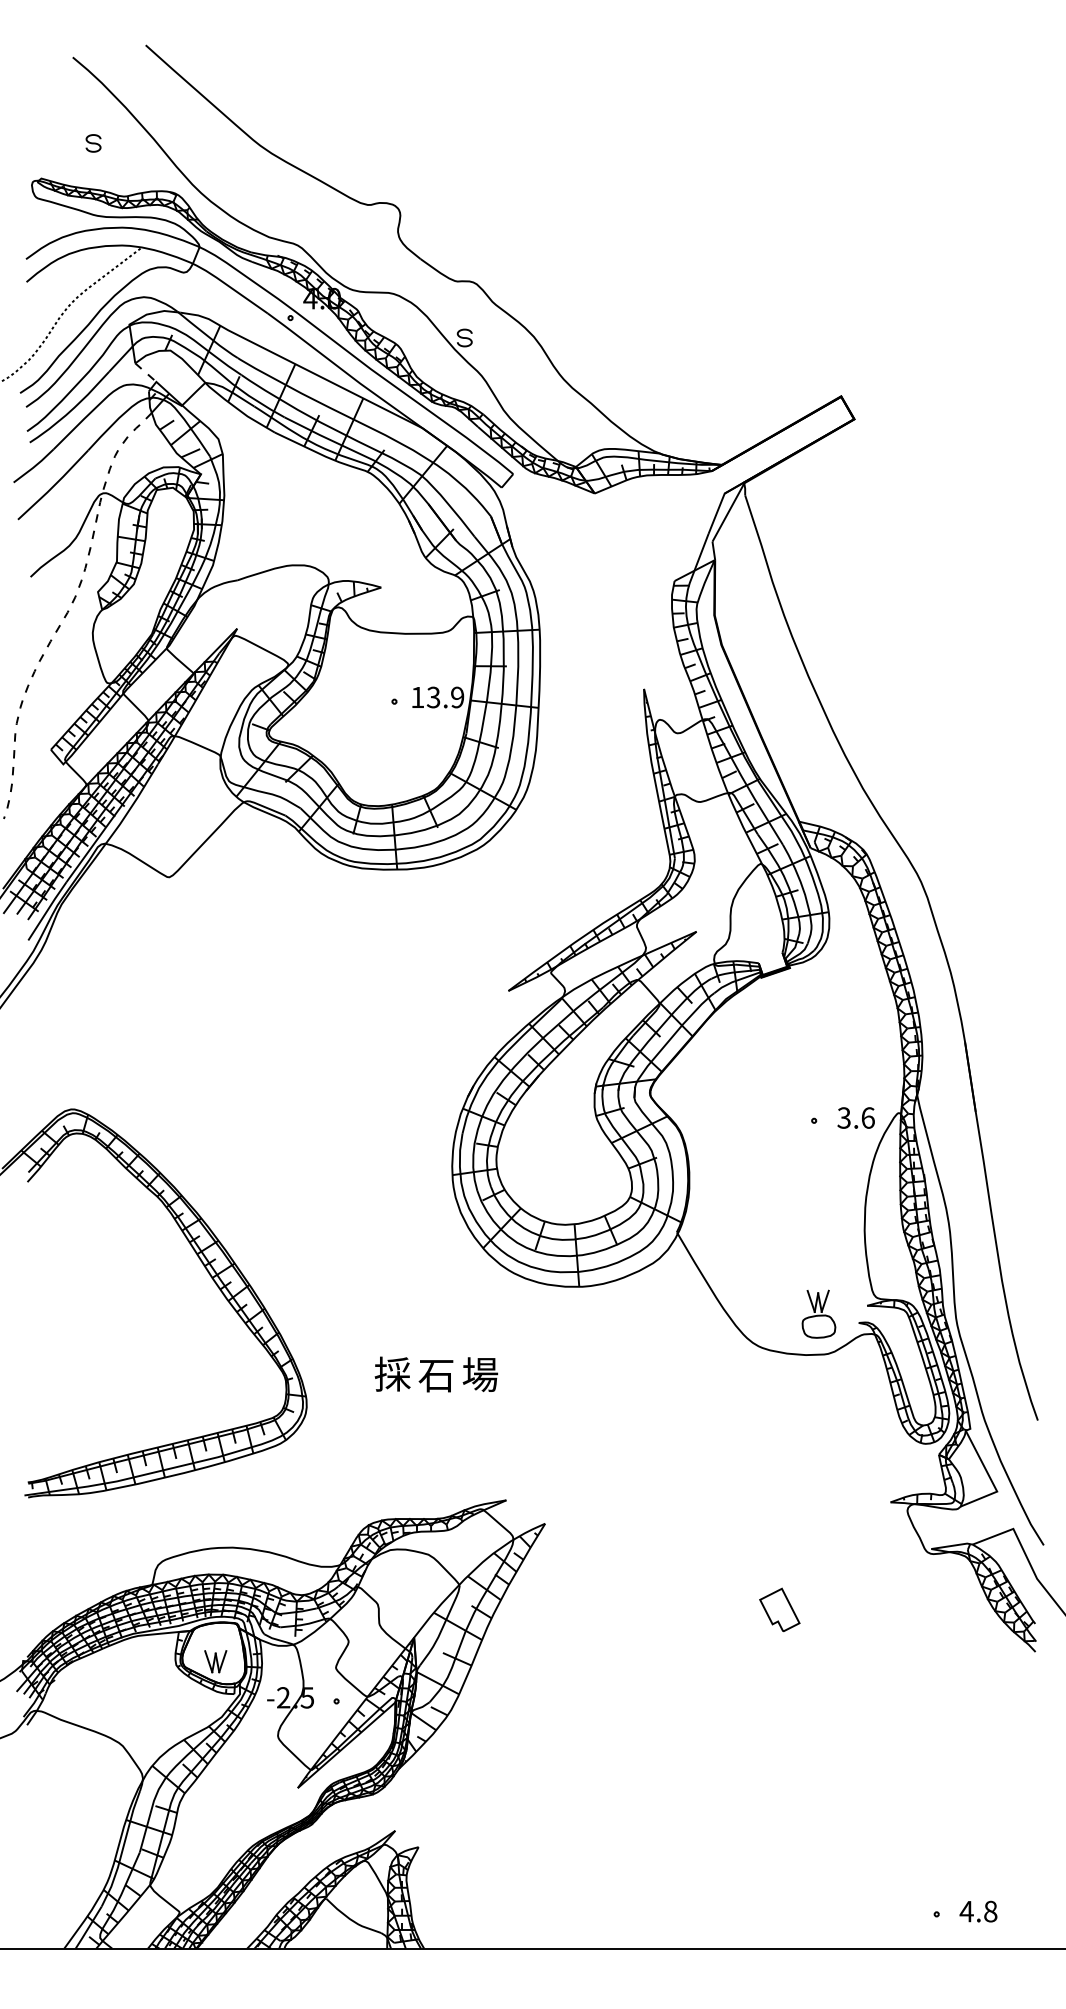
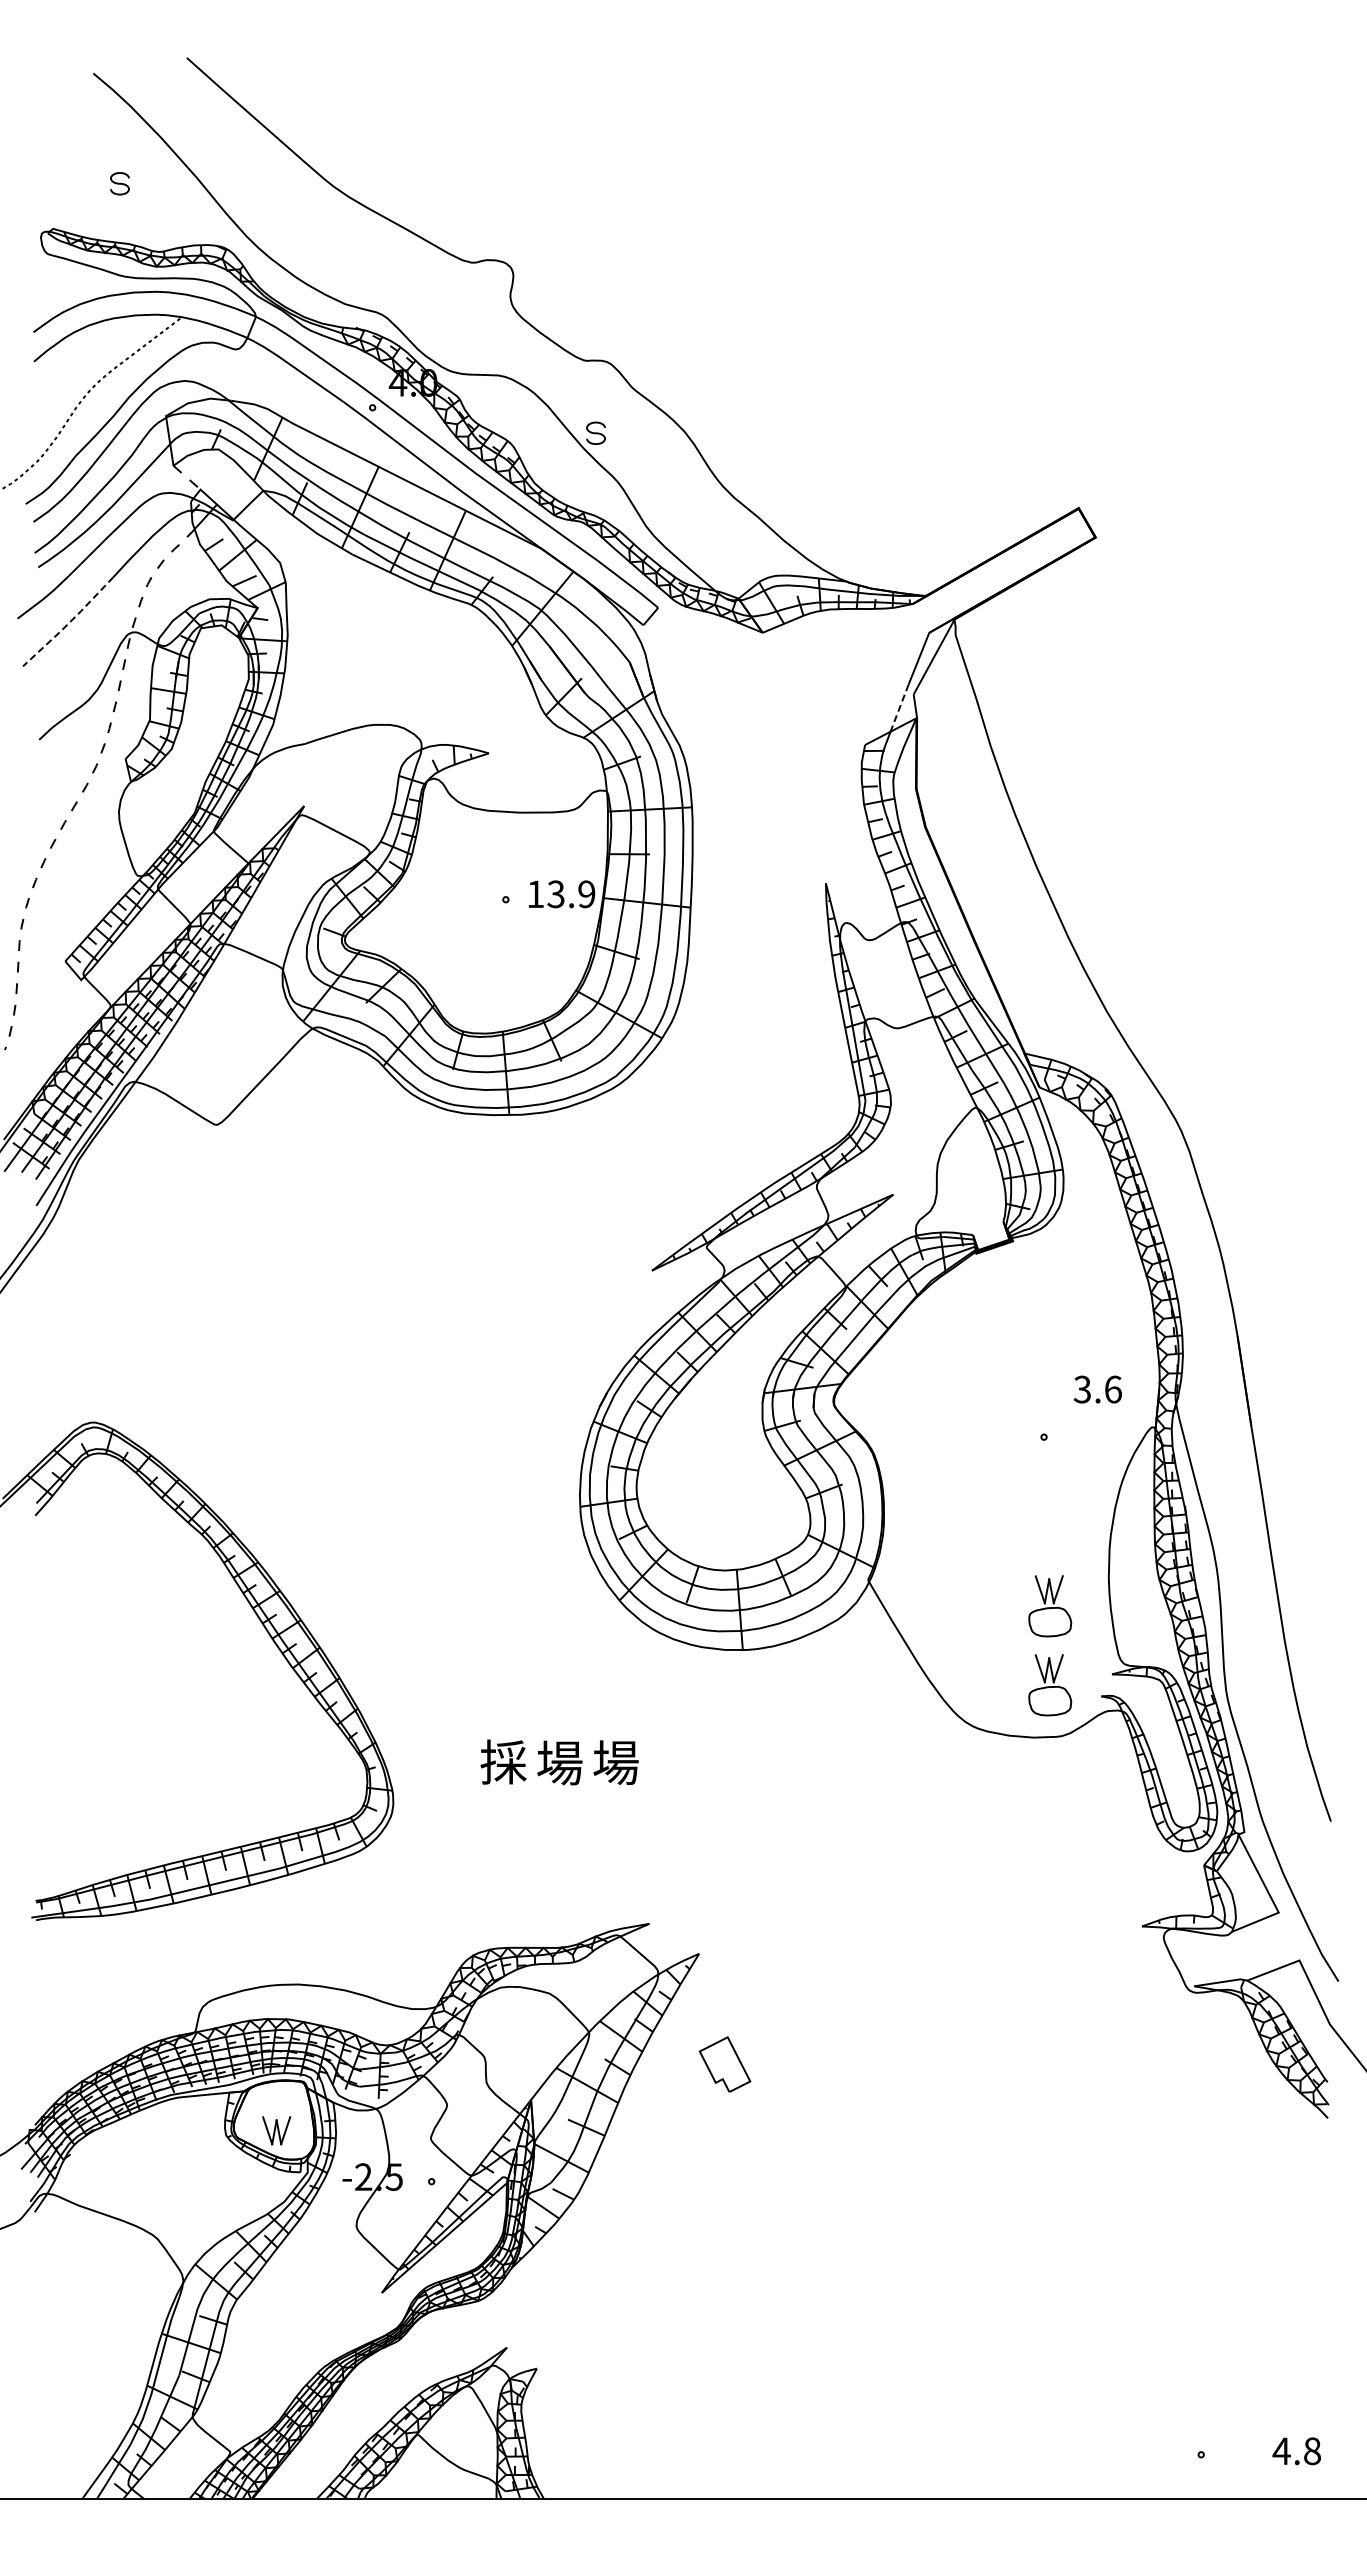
line: (54, 485) -> (69, 622), solid -> dashed
line: (701, 552) -> (899, 708), solid -> dashed
text: (855, 1117) -> (1097, 1389), moved
part: (819, 1252) -> (1050, 1606), added
text: (436, 1374) -> (559, 1762), 石 -> 場
part: (779, 1610) -> (724, 2064), moved
text: (978, 1911) -> (1296, 2451), moved

